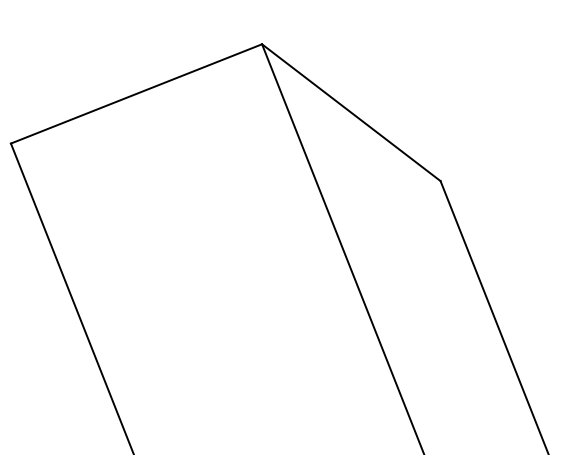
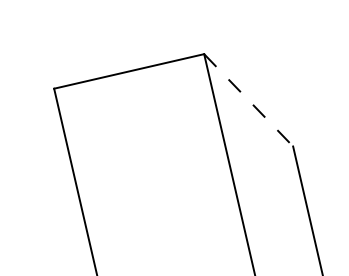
line: (352, 112) -> (249, 100), solid -> dashed

